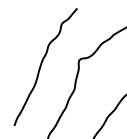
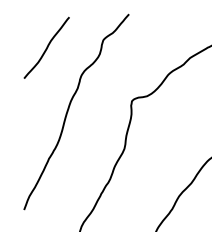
curve: (27, 28) -> (46, 47), added

